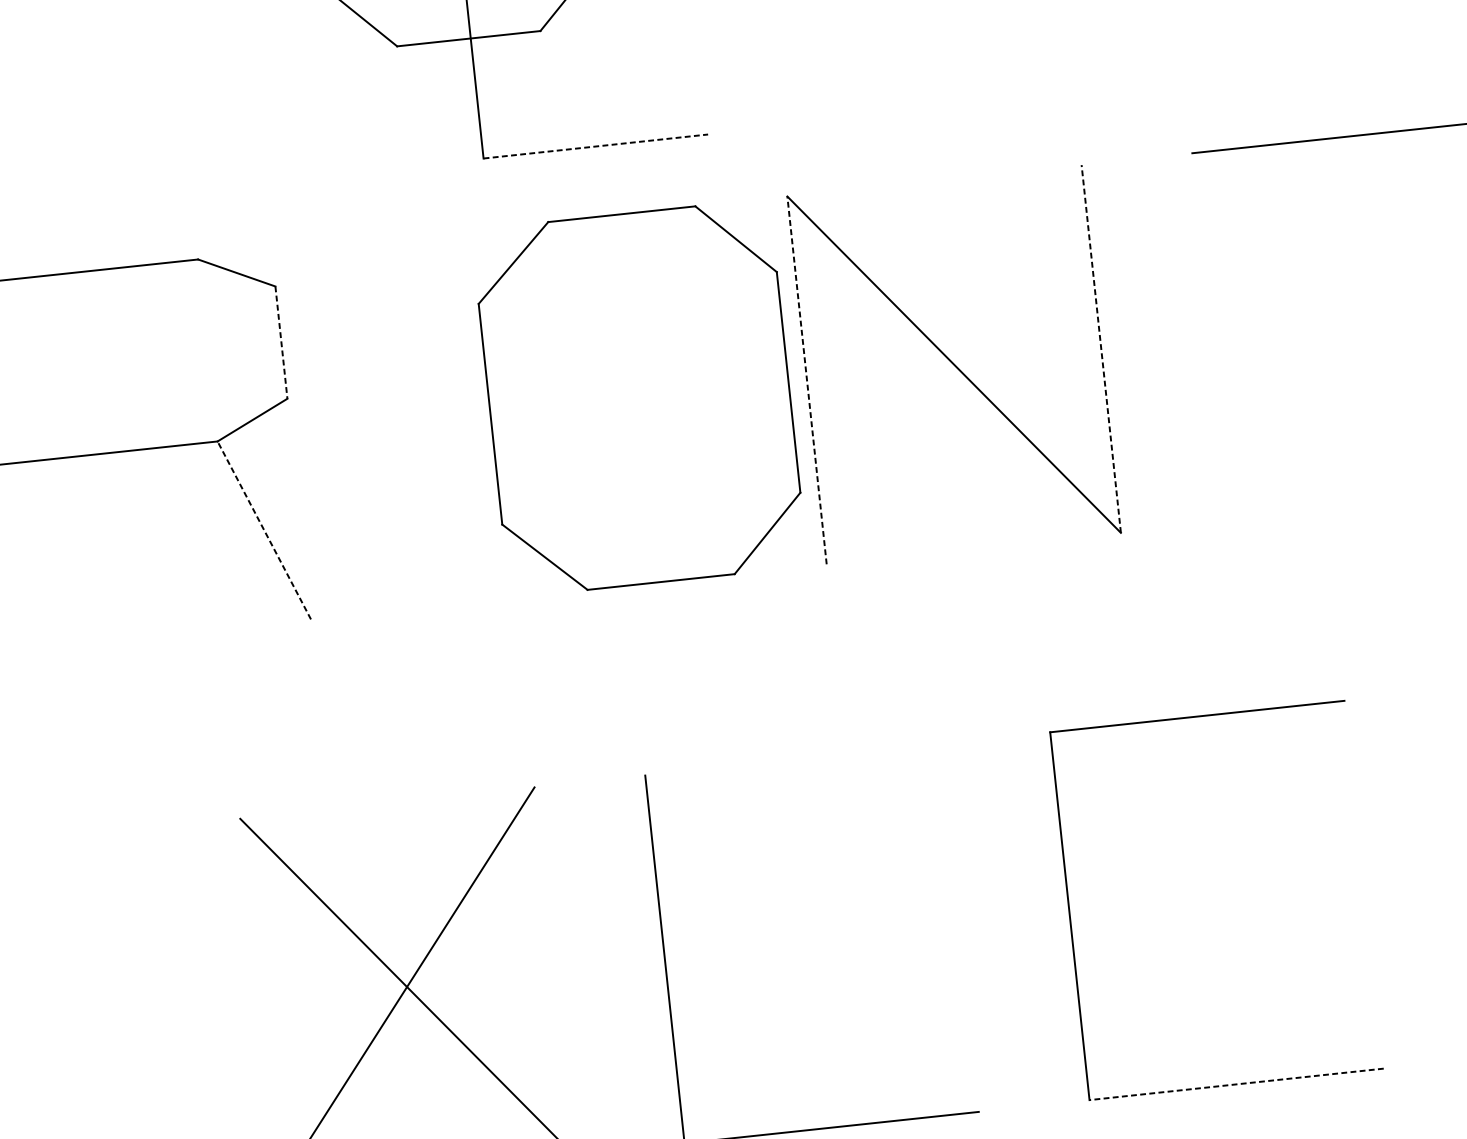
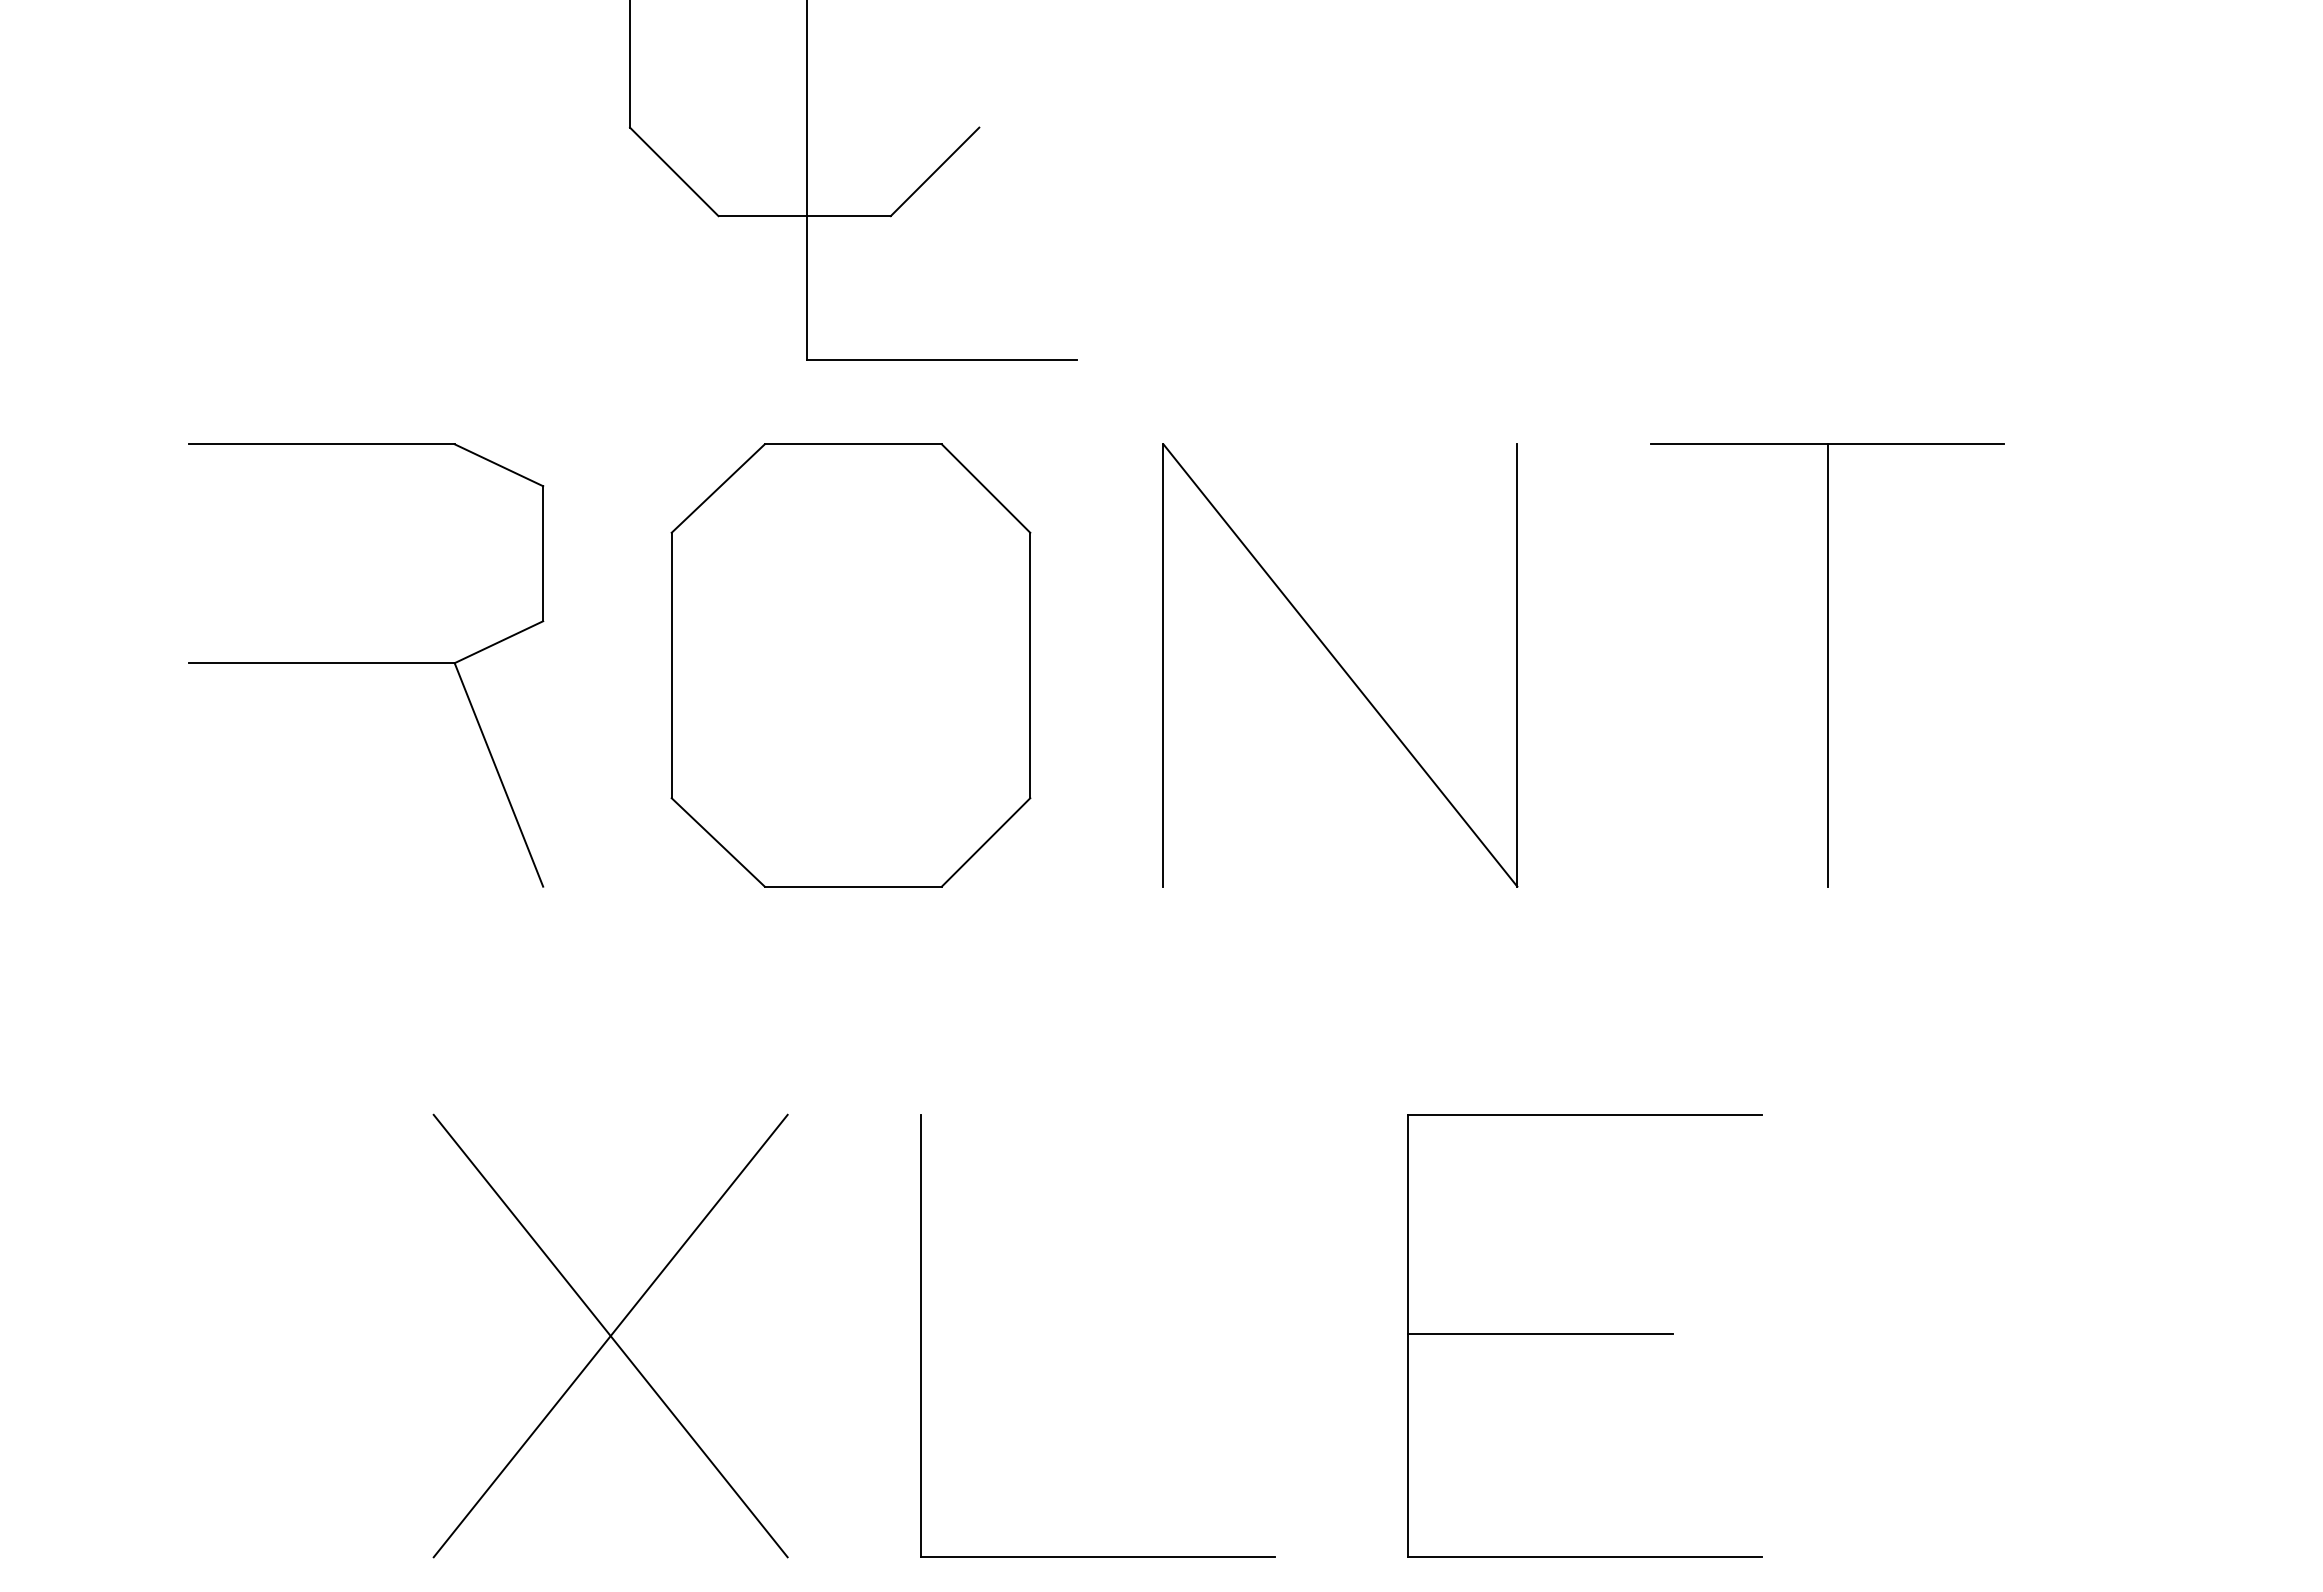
line: (596, 146) -> (942, 360), dashed -> solid
line: (1359, 321) -> (1827, 665), added
line: (281, 342) -> (543, 553), dashed -> solid
line: (1101, 348) -> (1517, 665), dashed -> solid
line: (807, 380) -> (1163, 665), dashed -> solid
part: (639, 398) -> (850, 665), moved
line: (263, 530) -> (498, 774), dashed -> solid
line: (1179, 902) -> (1540, 1333), added
line: (1236, 1084) -> (1584, 1557), dashed -> solid

